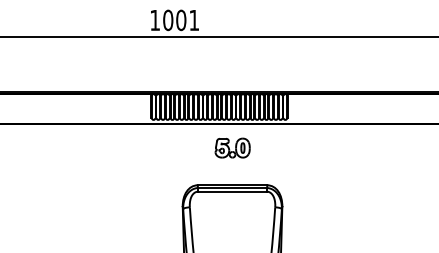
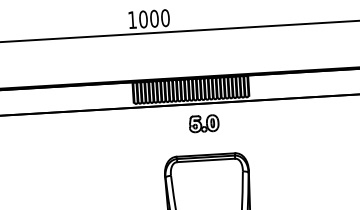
text: (194, 20) -> (165, 18), 1001 -> 1000

